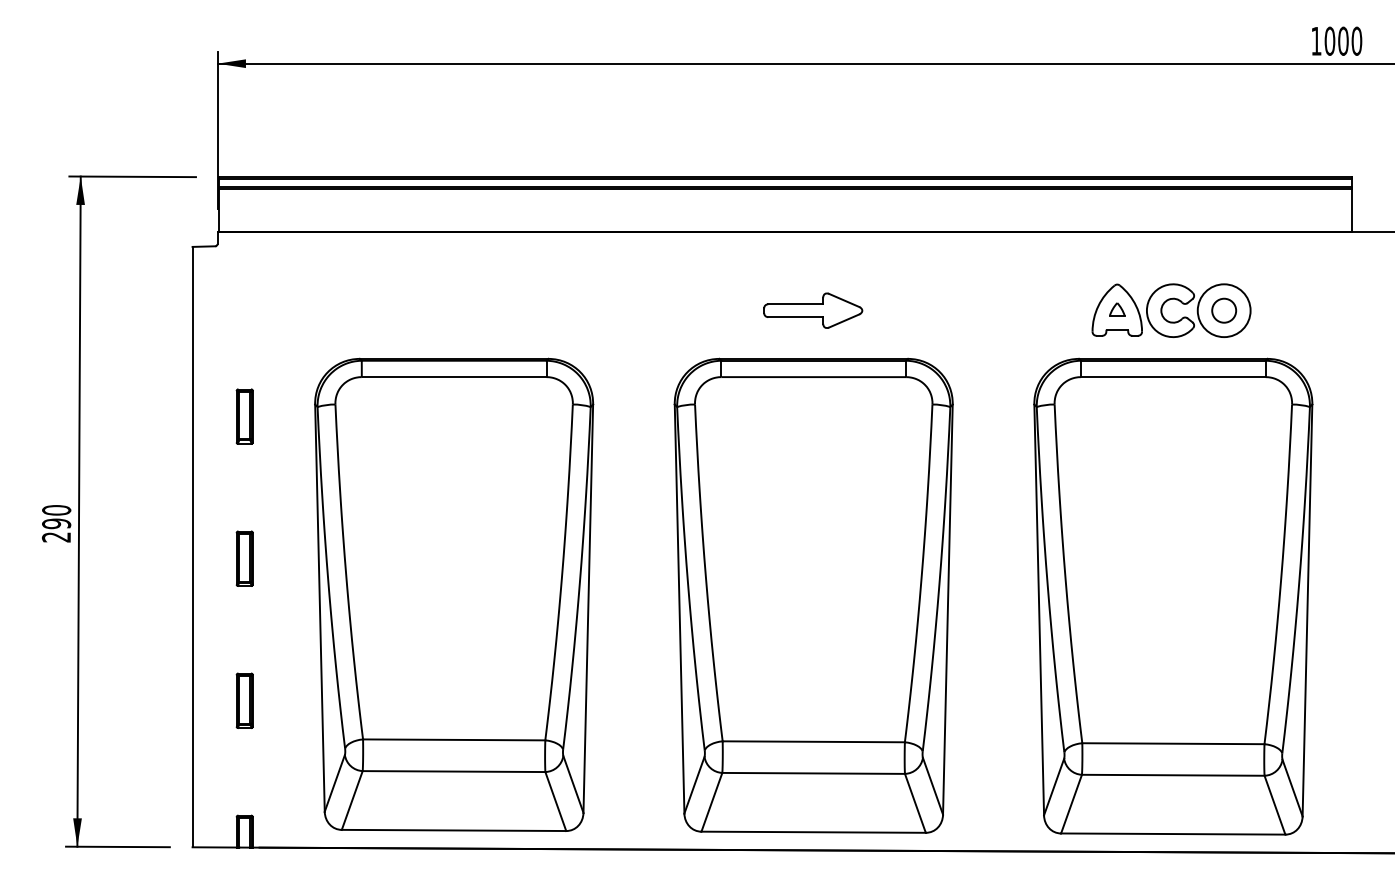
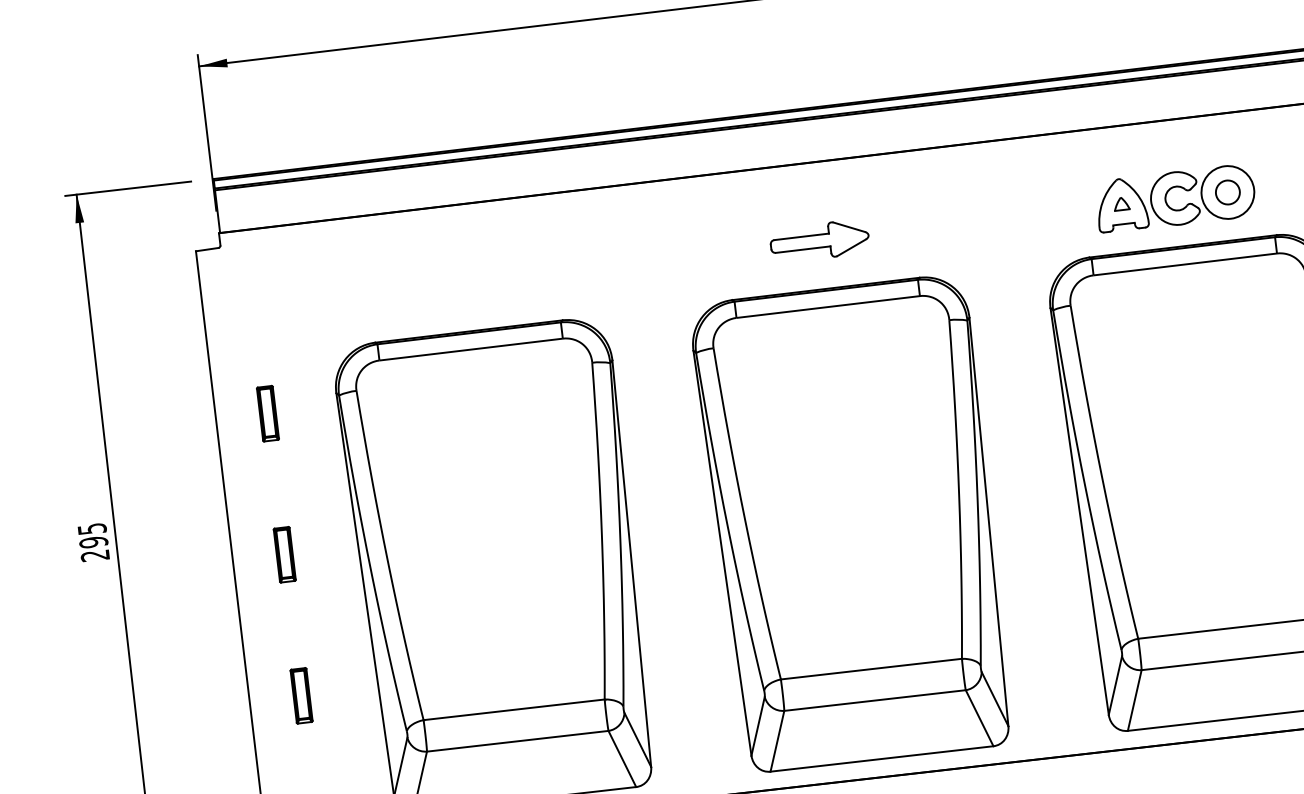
text: (56, 510) -> (92, 529), 290 -> 295

